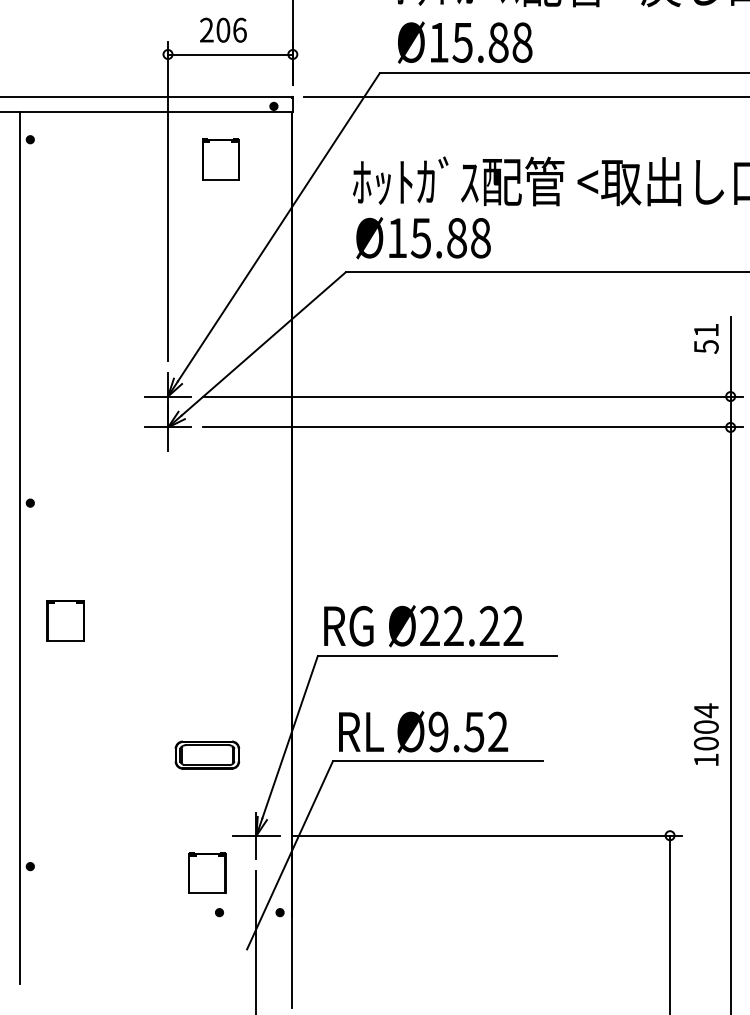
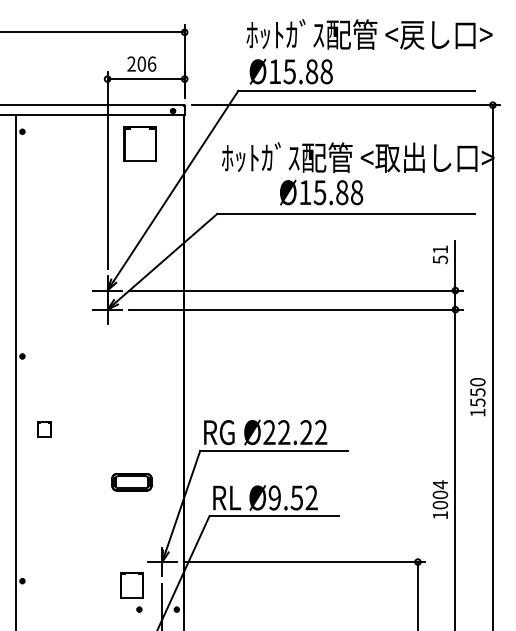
part: (219, 158) -> (139, 143), size x1.4
text: (423, 237) -> (321, 192), moved
part: (65, 621) -> (44, 429), size x0.6
part: (206, 755) -> (131, 482), moved

